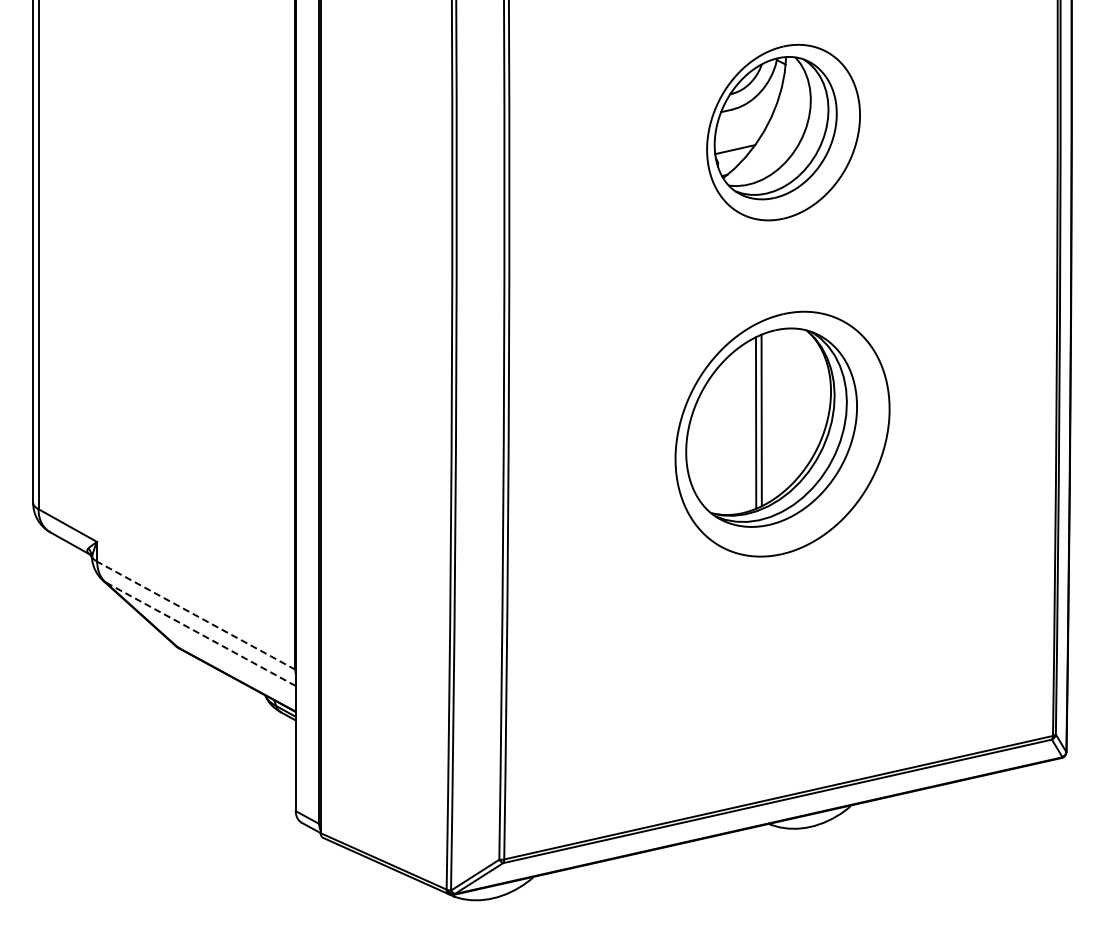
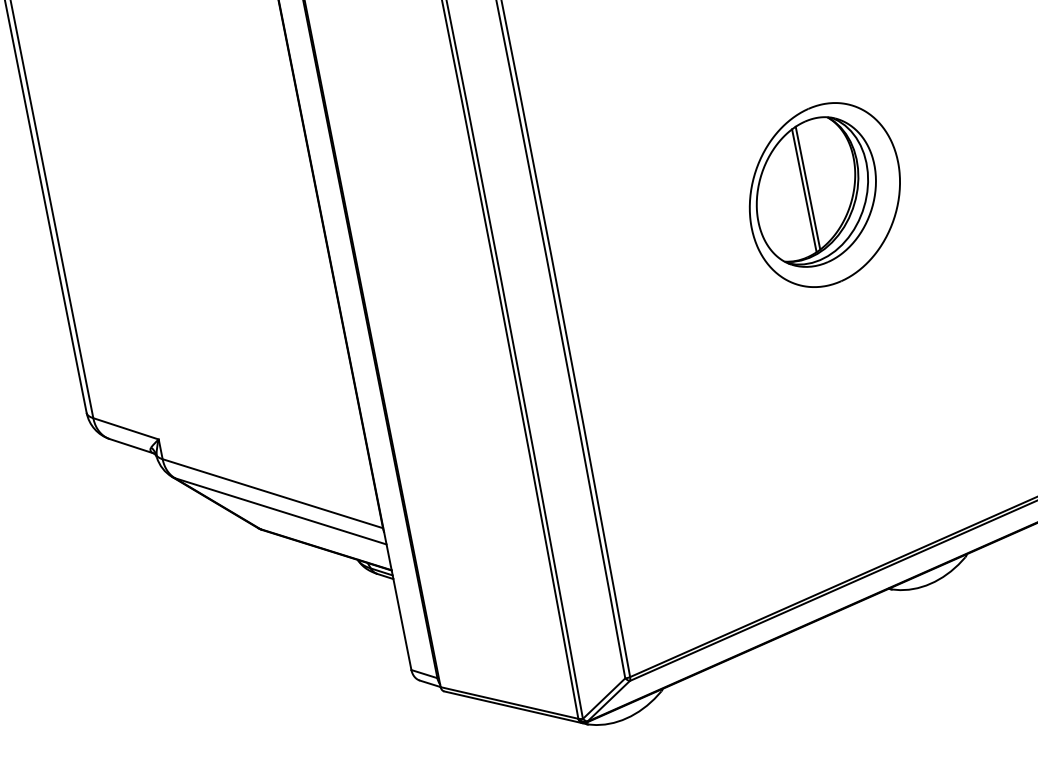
part: (782, 433) -> (824, 194), size x0.71
line: (196, 615) -> (272, 493), dashed -> solid
line: (200, 633) -> (280, 510), dashed -> solid

